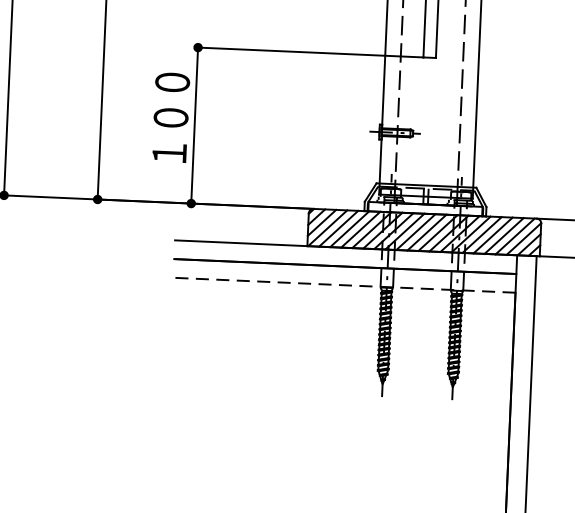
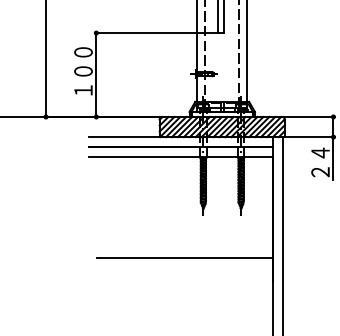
line: (344, 285) -> (180, 157), dashed -> solid
line: (343, 471) -> (184, 257), added

